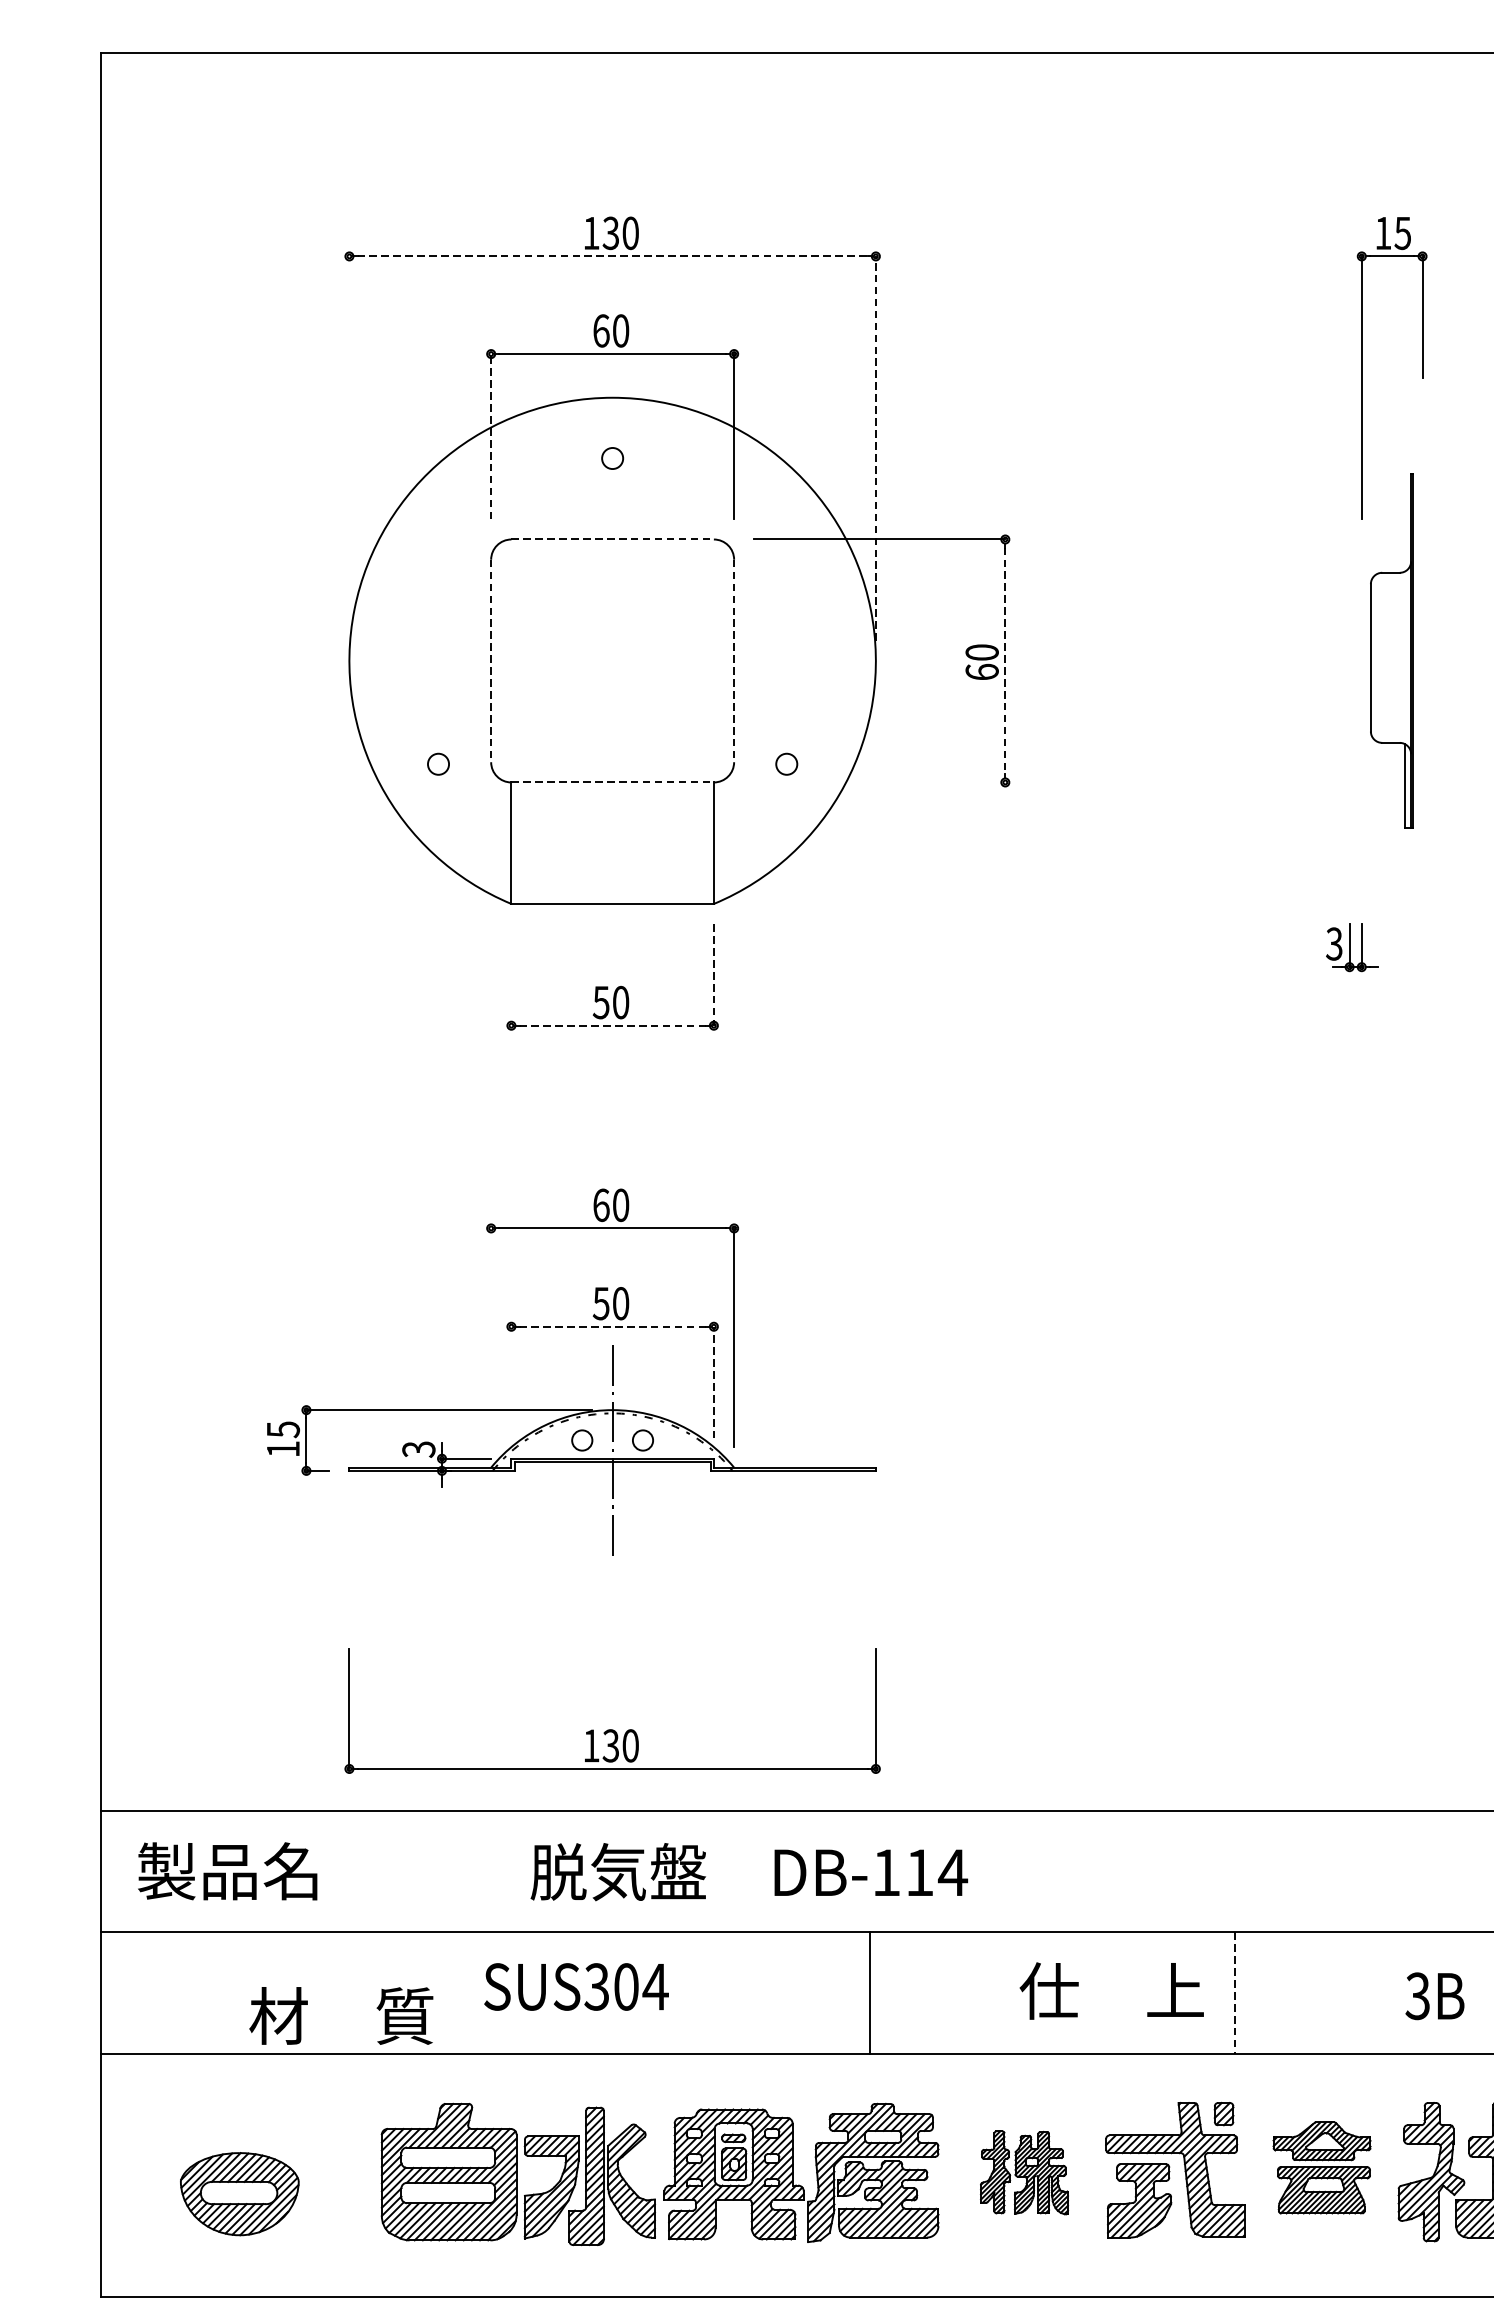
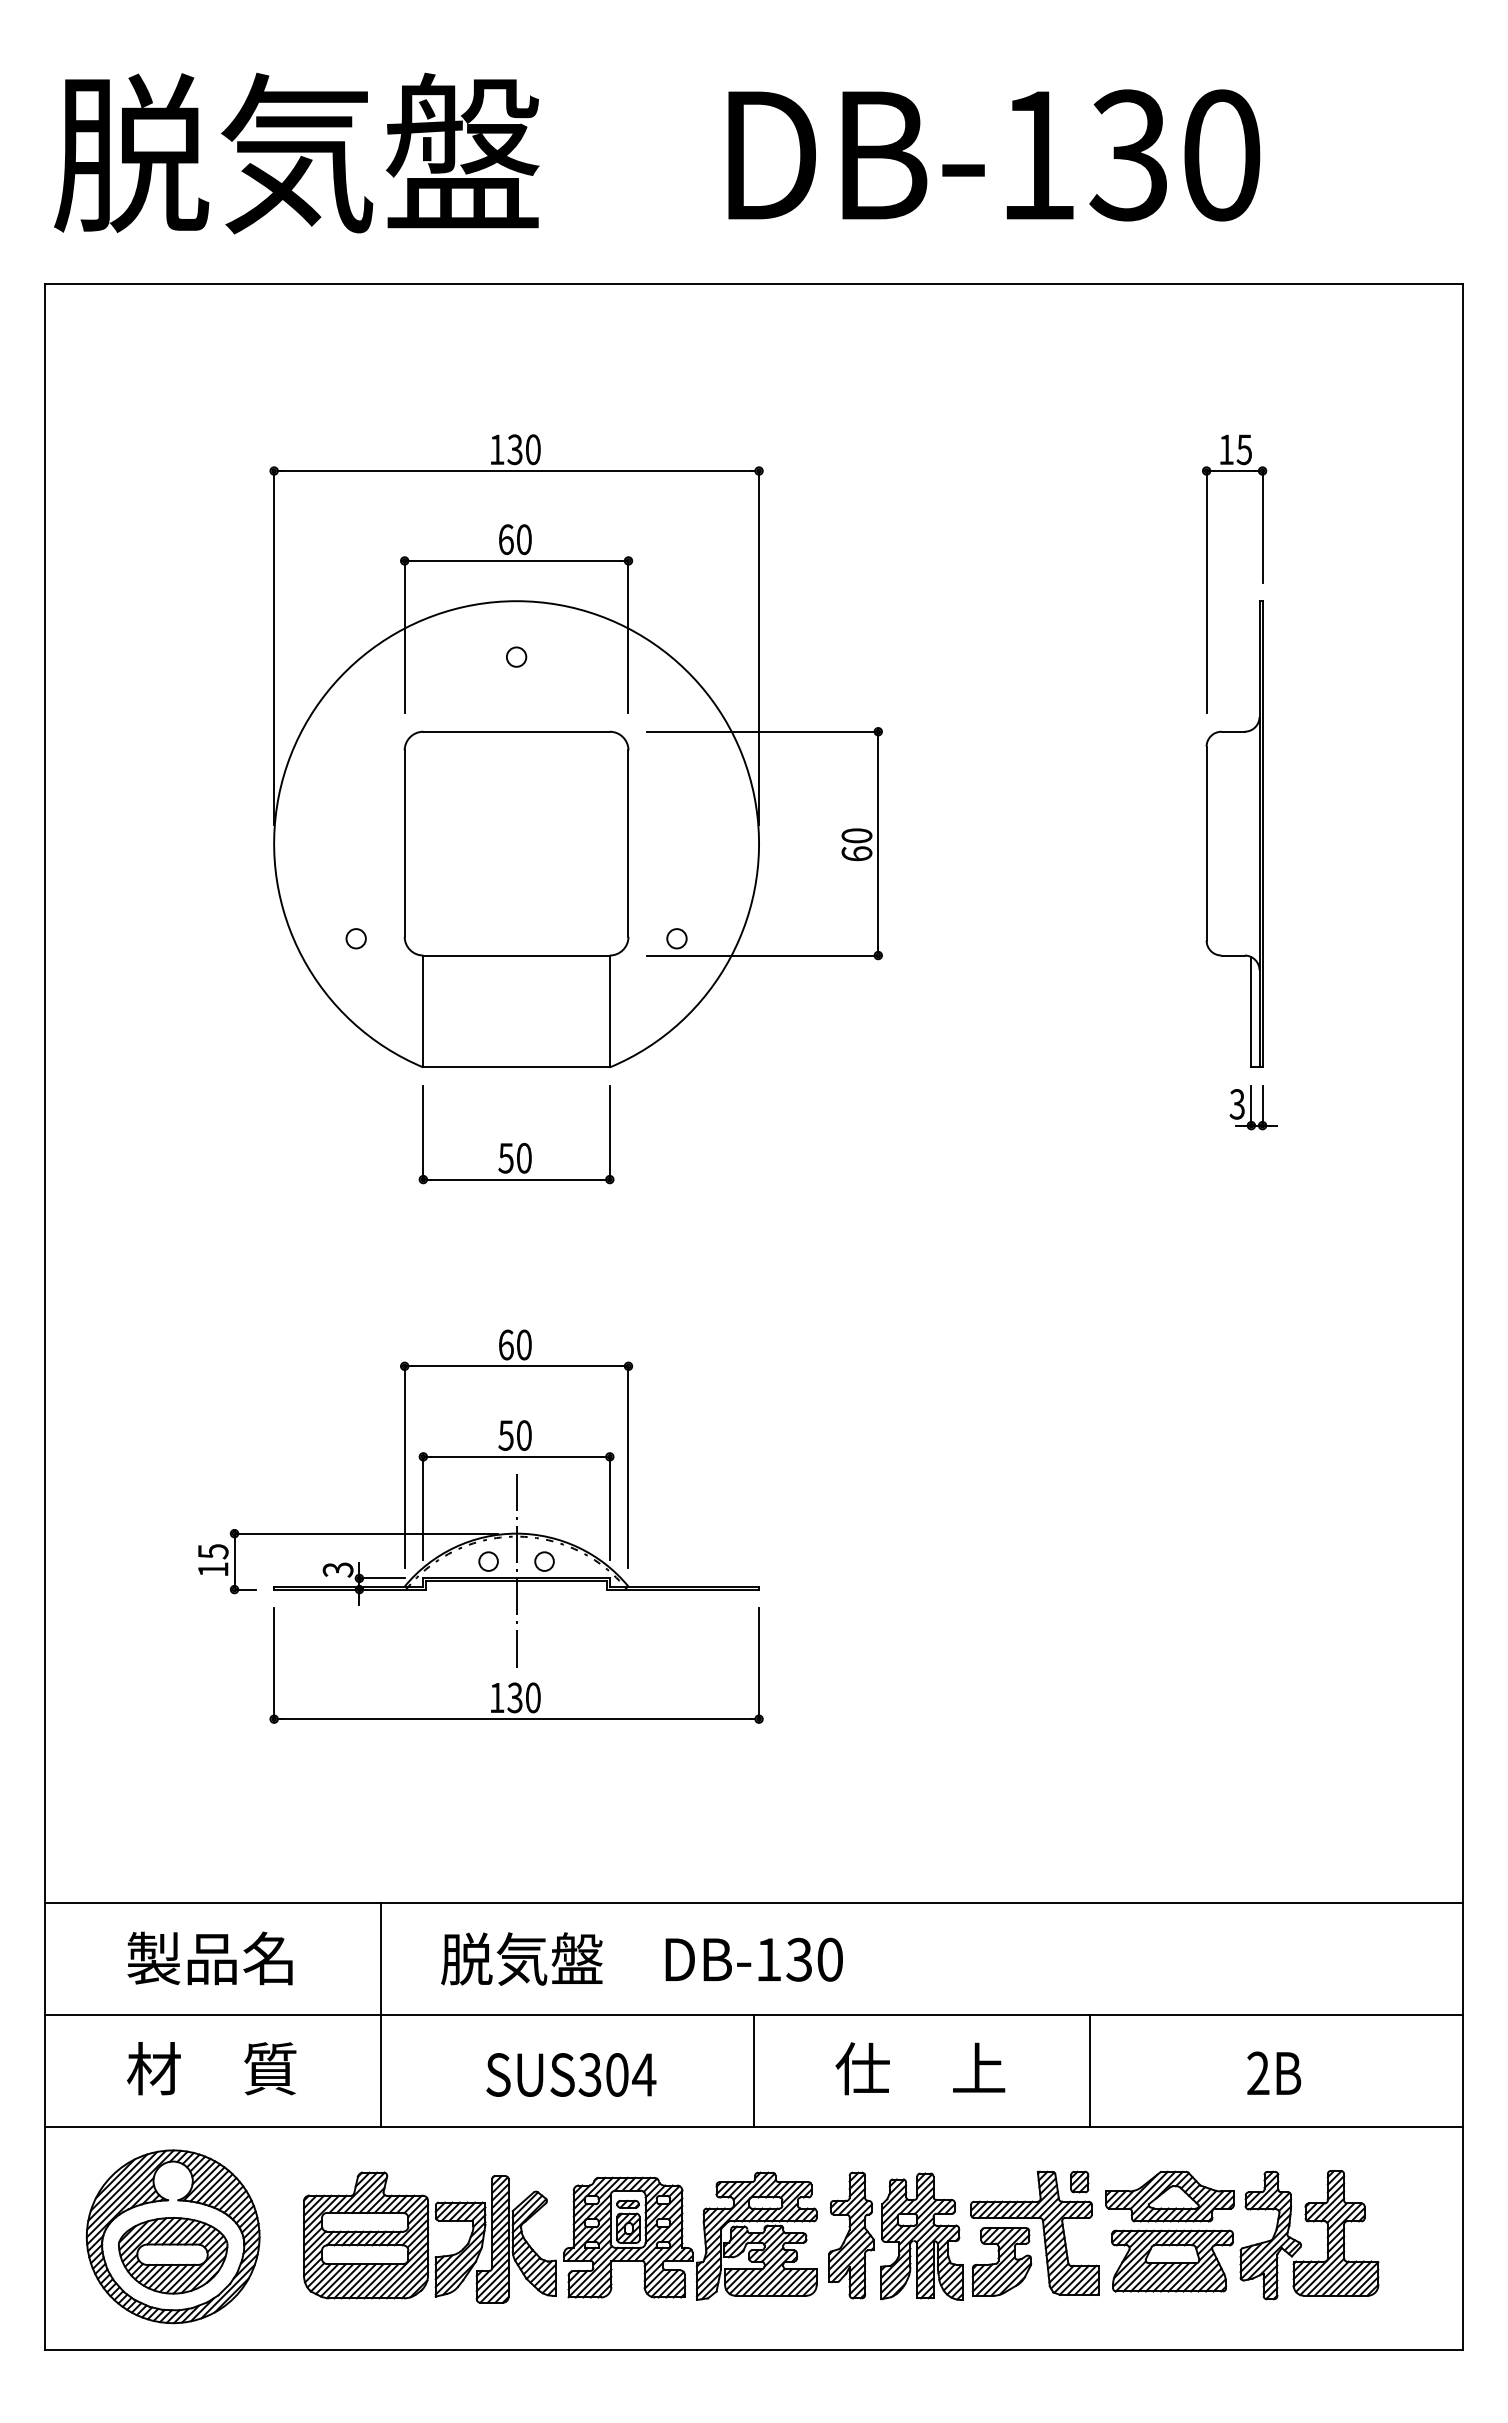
line: (612, 256) -> (516, 471), dashed -> solid
line: (490, 436) -> (404, 636), dashed -> solid
line: (349, 448) -> (274, 647), added
line: (876, 449) -> (759, 648), dashed -> solid
line: (613, 539) -> (517, 731), dashed -> solid
part: (1392, 649) -> (1234, 833), size x1.43
line: (490, 661) -> (404, 844), dashed -> solid
line: (734, 661) -> (628, 844), dashed -> solid
line: (1005, 661) -> (878, 844), dashed -> solid
line: (613, 782) -> (517, 955), dashed -> solid
line: (879, 782) -> (762, 955), added
part: (1351, 947) -> (1253, 1107), moved
line: (511, 974) -> (423, 1132), added
line: (713, 974) -> (609, 1132), dashed -> solid
line: (612, 1025) -> (516, 1179), dashed -> solid
line: (612, 1326) -> (516, 1456), dashed -> solid
line: (490, 1337) -> (404, 1466), added
line: (511, 1381) -> (423, 1507), added
line: (713, 1381) -> (609, 1507), dashed -> solid
part: (612, 1729) -> (516, 1682), moved
text: (227, 1871) -> (209, 1958), moved
text: (936, 1872) -> (814, 1959), DB-114 -> DB-130
line: (465, 1932) -> (381, 2014), added
text: (576, 1986) -> (571, 2074), moved
text: (1111, 1990) -> (920, 2068), moved
line: (1234, 1992) -> (1089, 2070), dashed -> solid
text: (1417, 1996) -> (1257, 2073), 3B -> 2B
text: (341, 2015) -> (211, 2068), moved
part: (1321, 2167) -> (1169, 2231), size x1.43
part: (1024, 2172) -> (895, 2235), size x1.67
part: (239, 2173) -> (172, 2236), added

